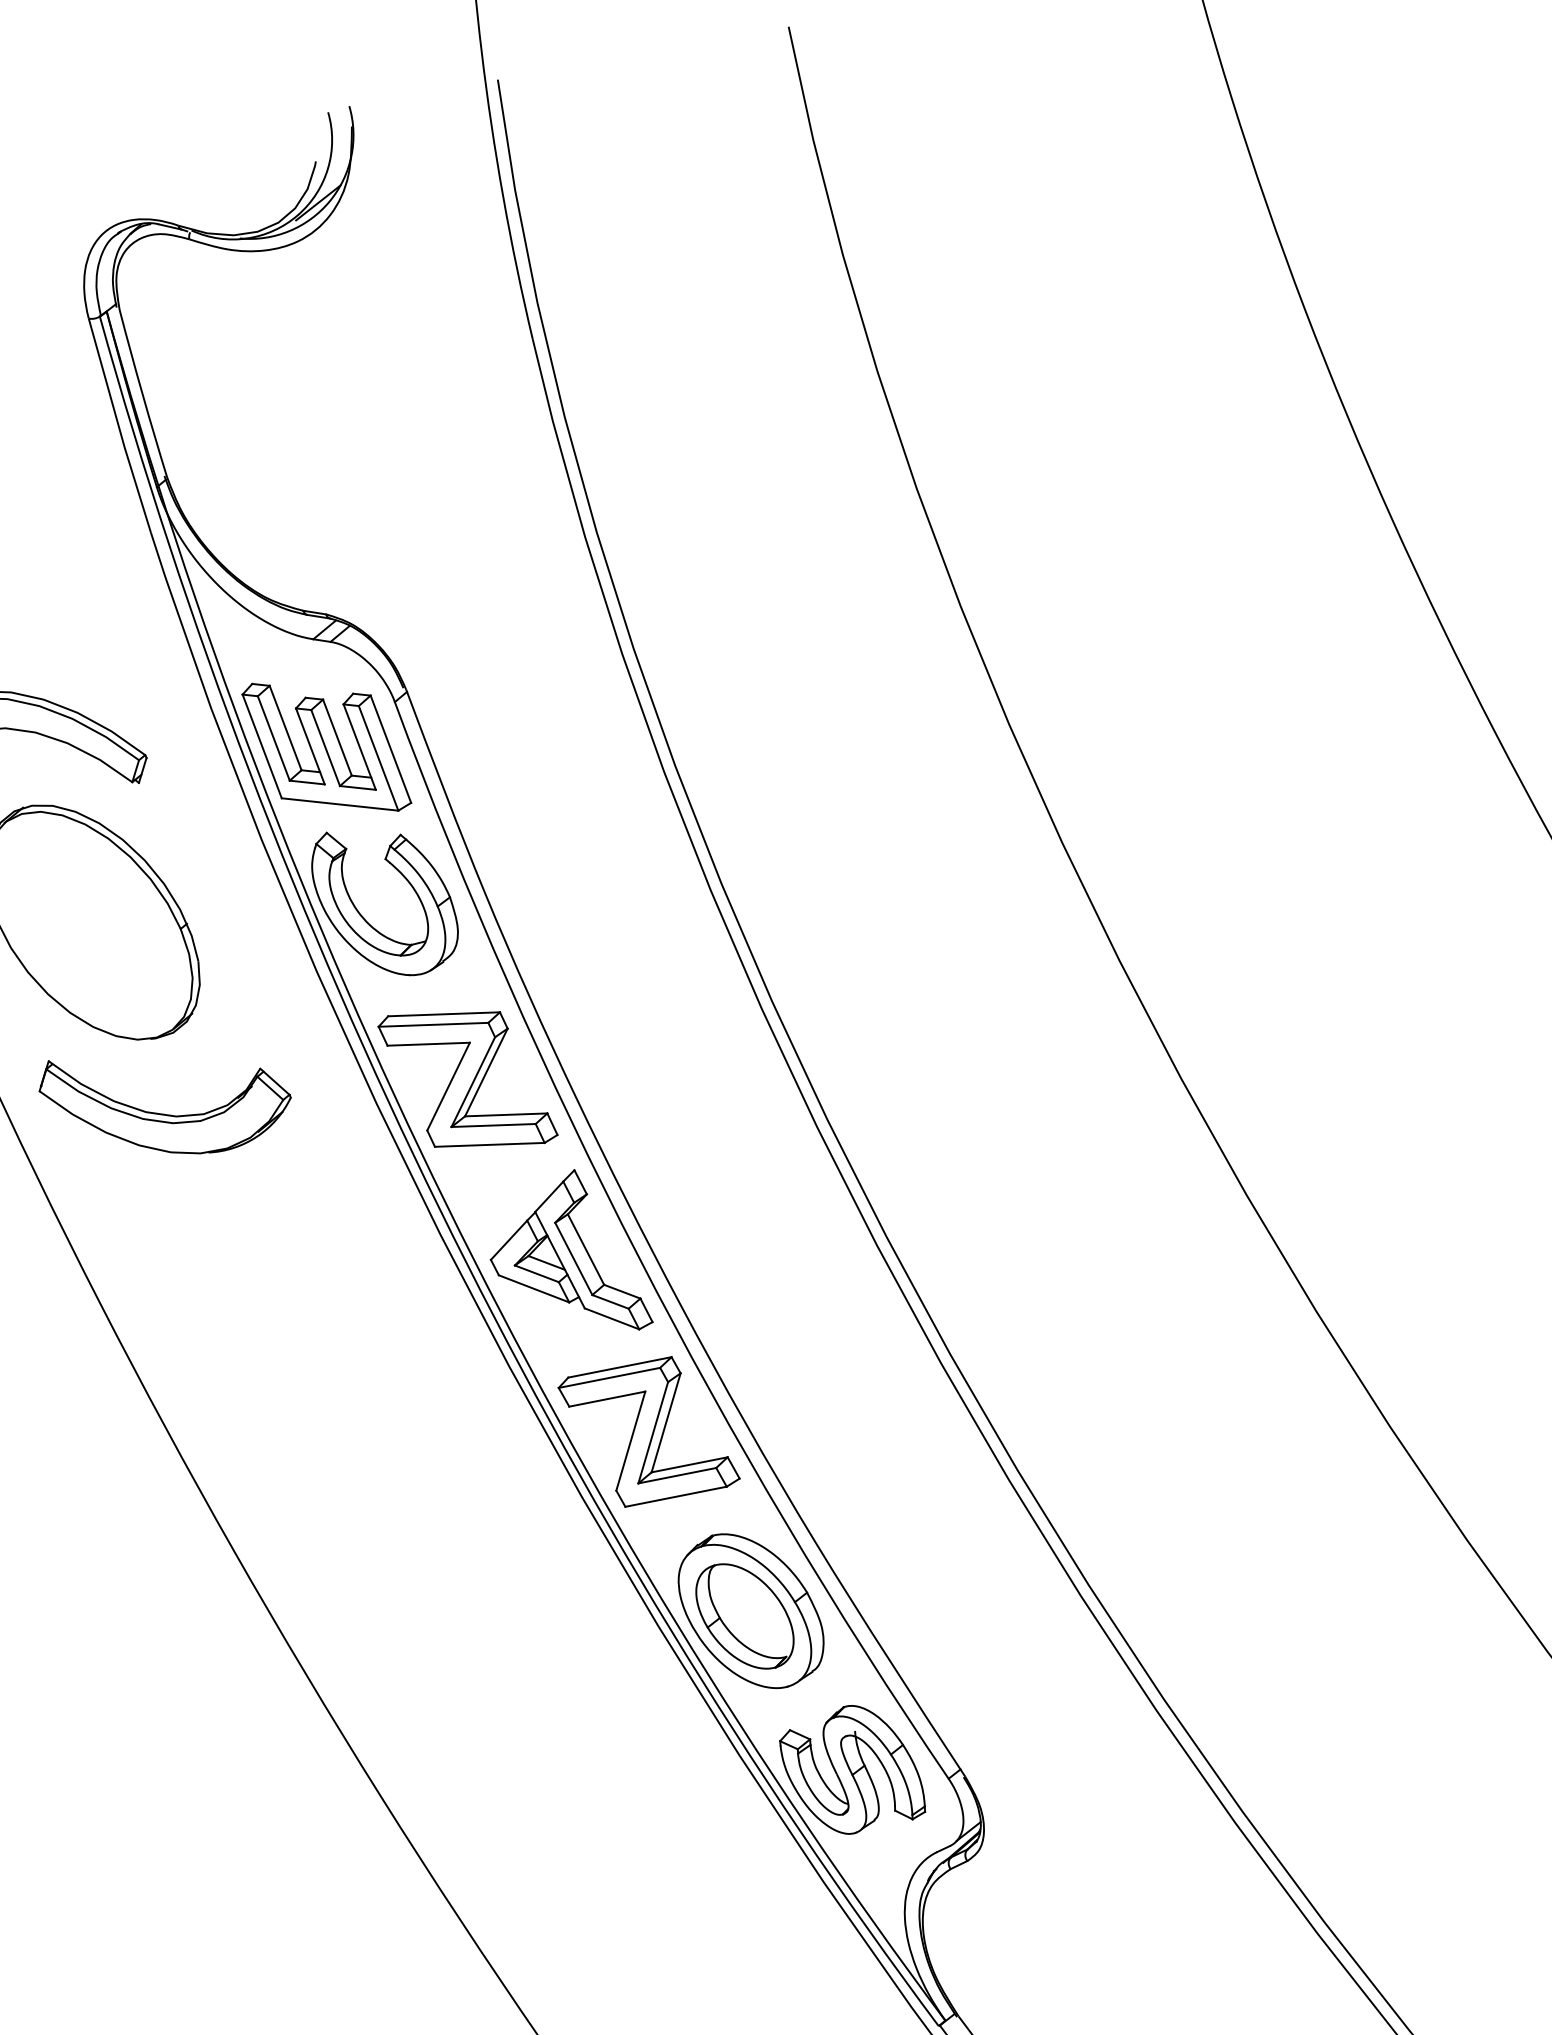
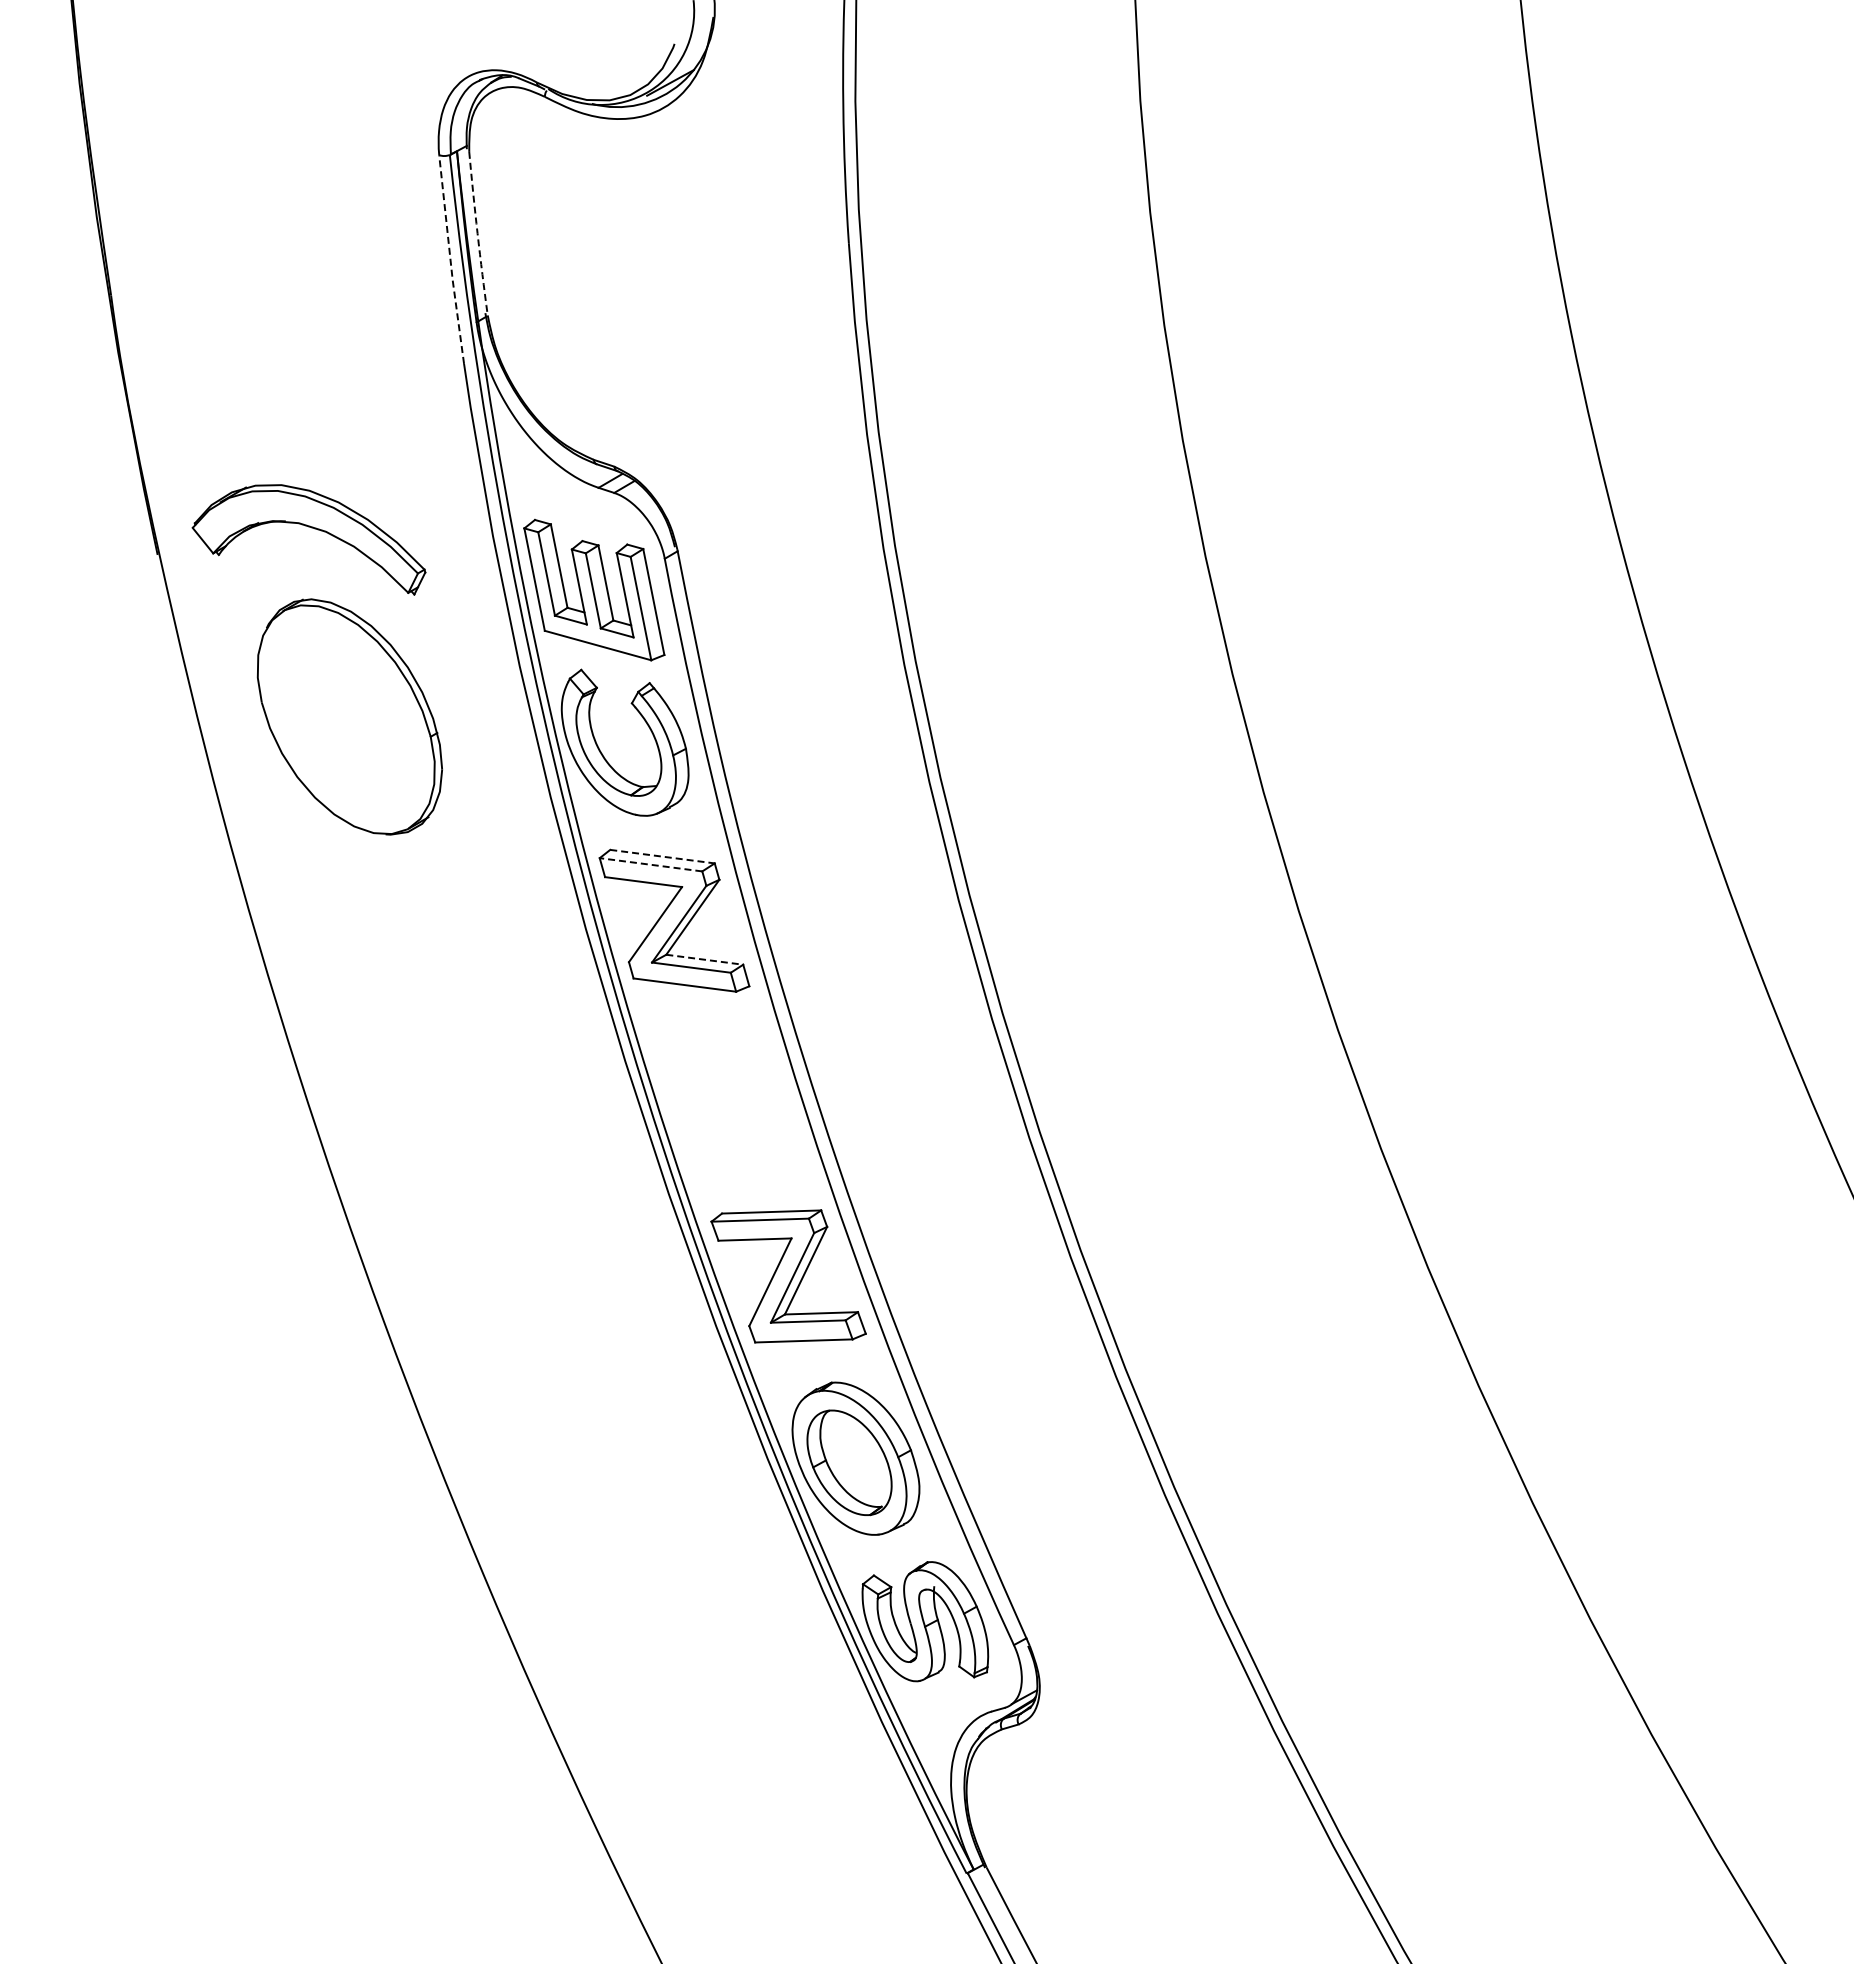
arc: (142, 394) -> (477, 233), solid -> dashed
line: (118, 425) -> (450, 259), solid -> dashed
line: (444, 1014) -> (662, 856), solid -> dashed
line: (433, 1024) -> (651, 864), solid -> dashed
part: (163, 1113) -> (386, 905), removed
line: (505, 1114) -> (704, 959), solid -> dashed
part: (565, 1256) -> (738, 1100), removed

